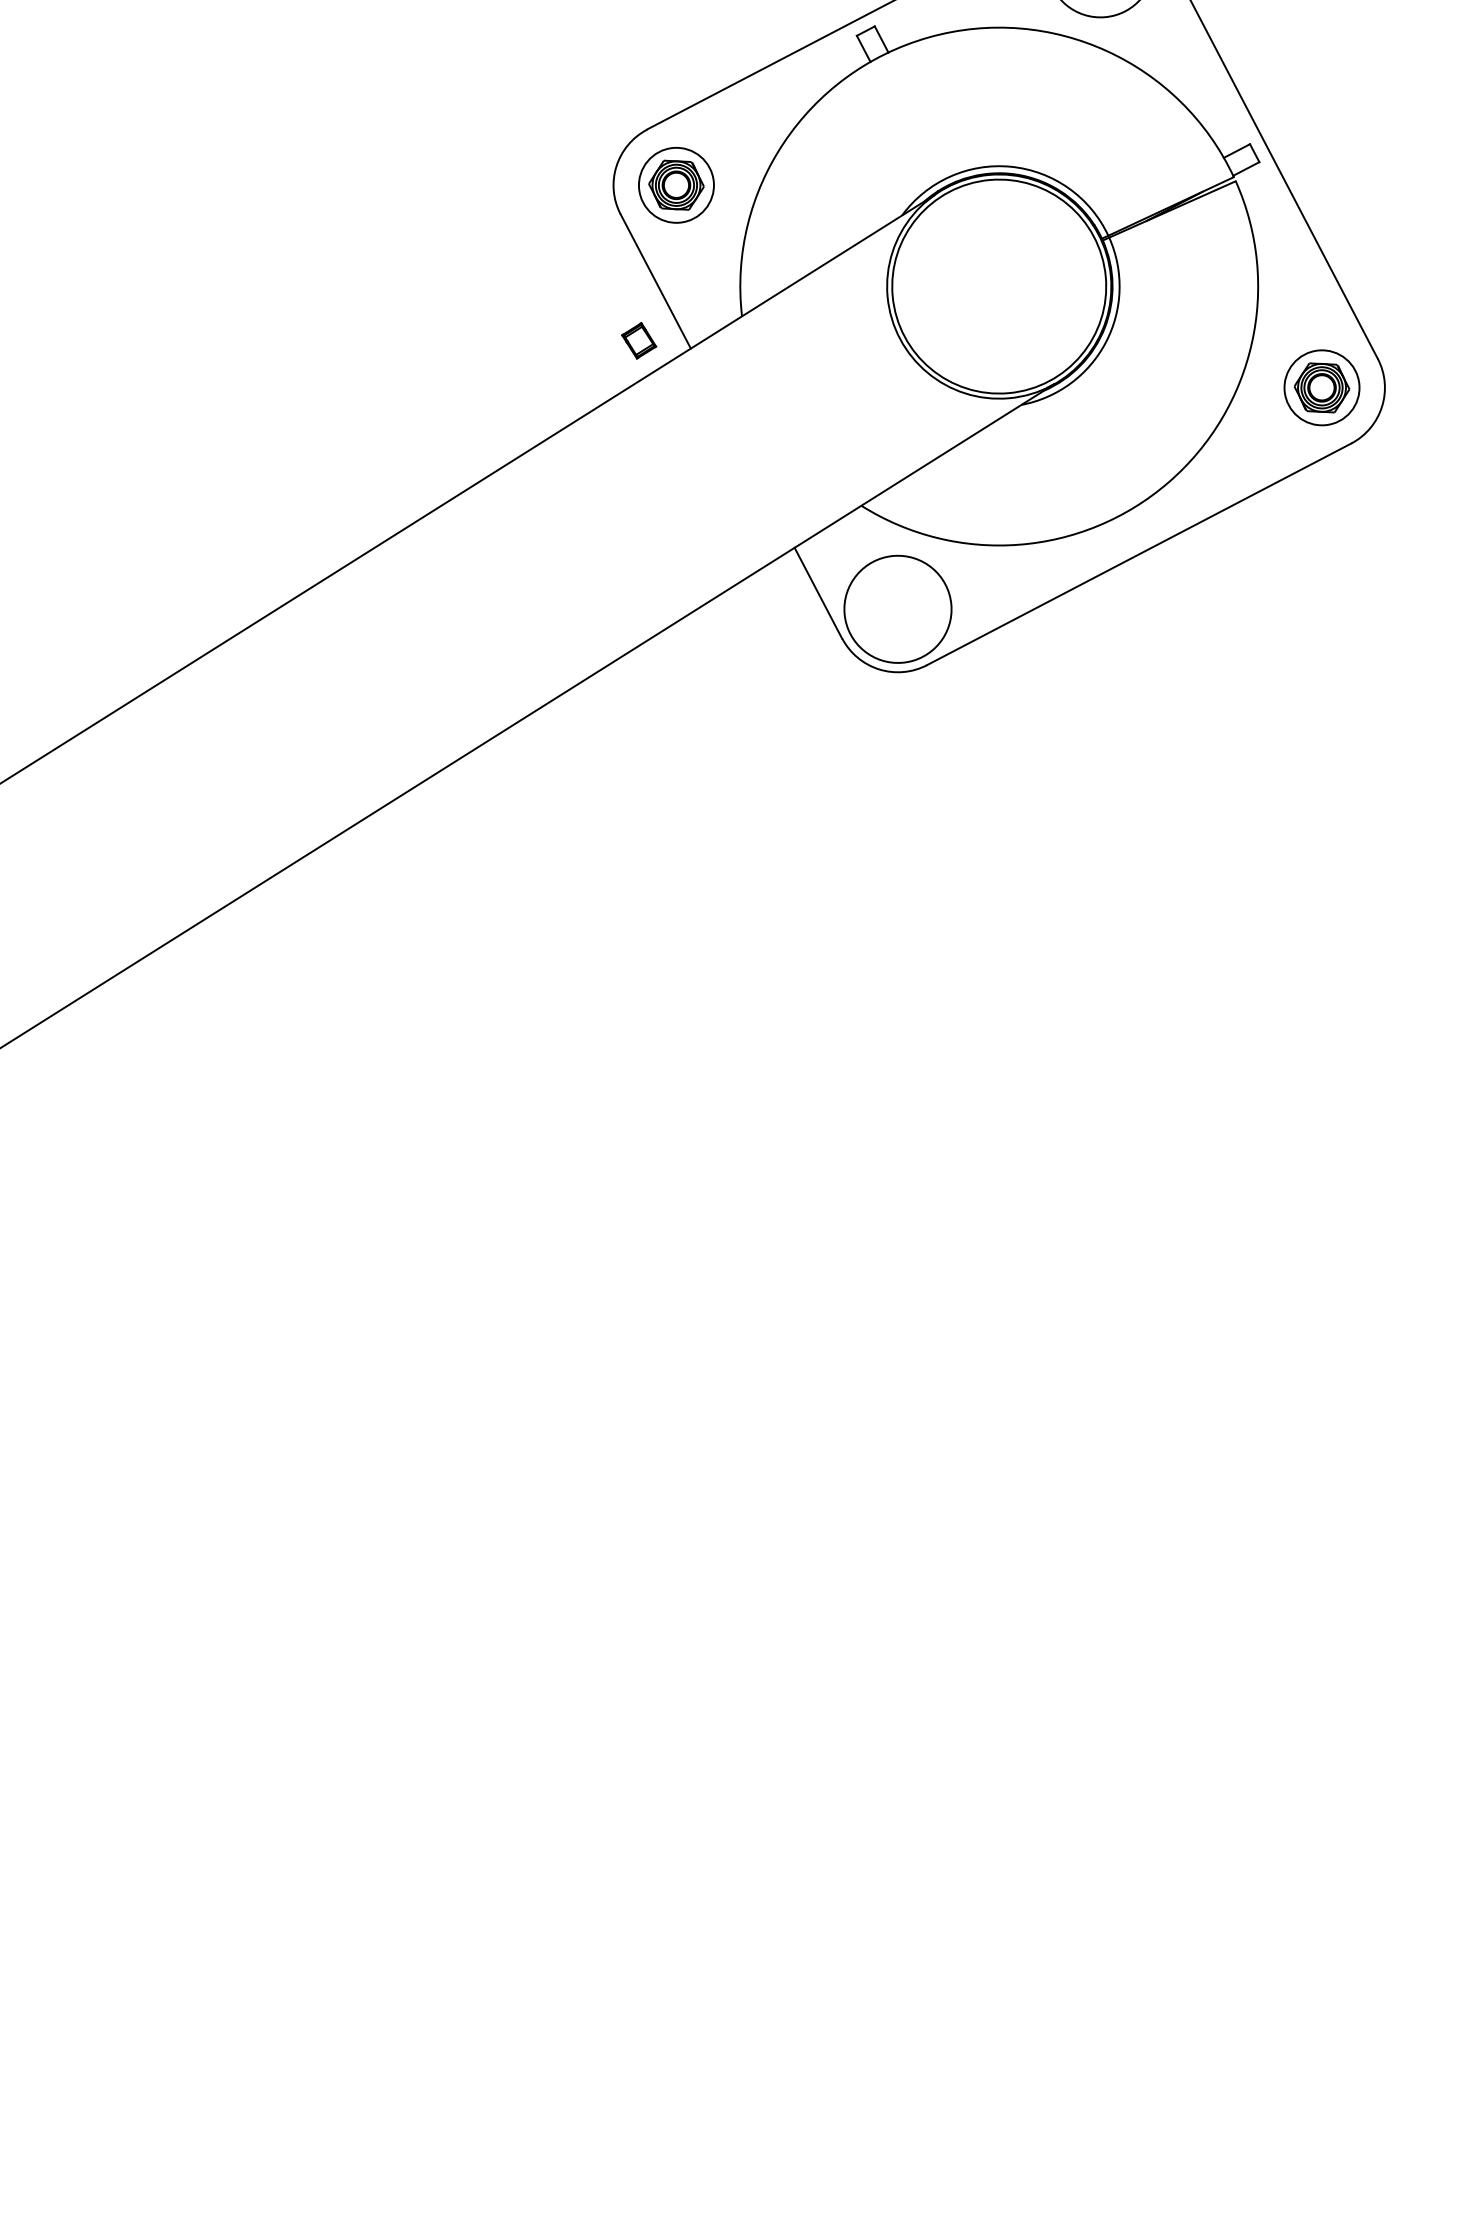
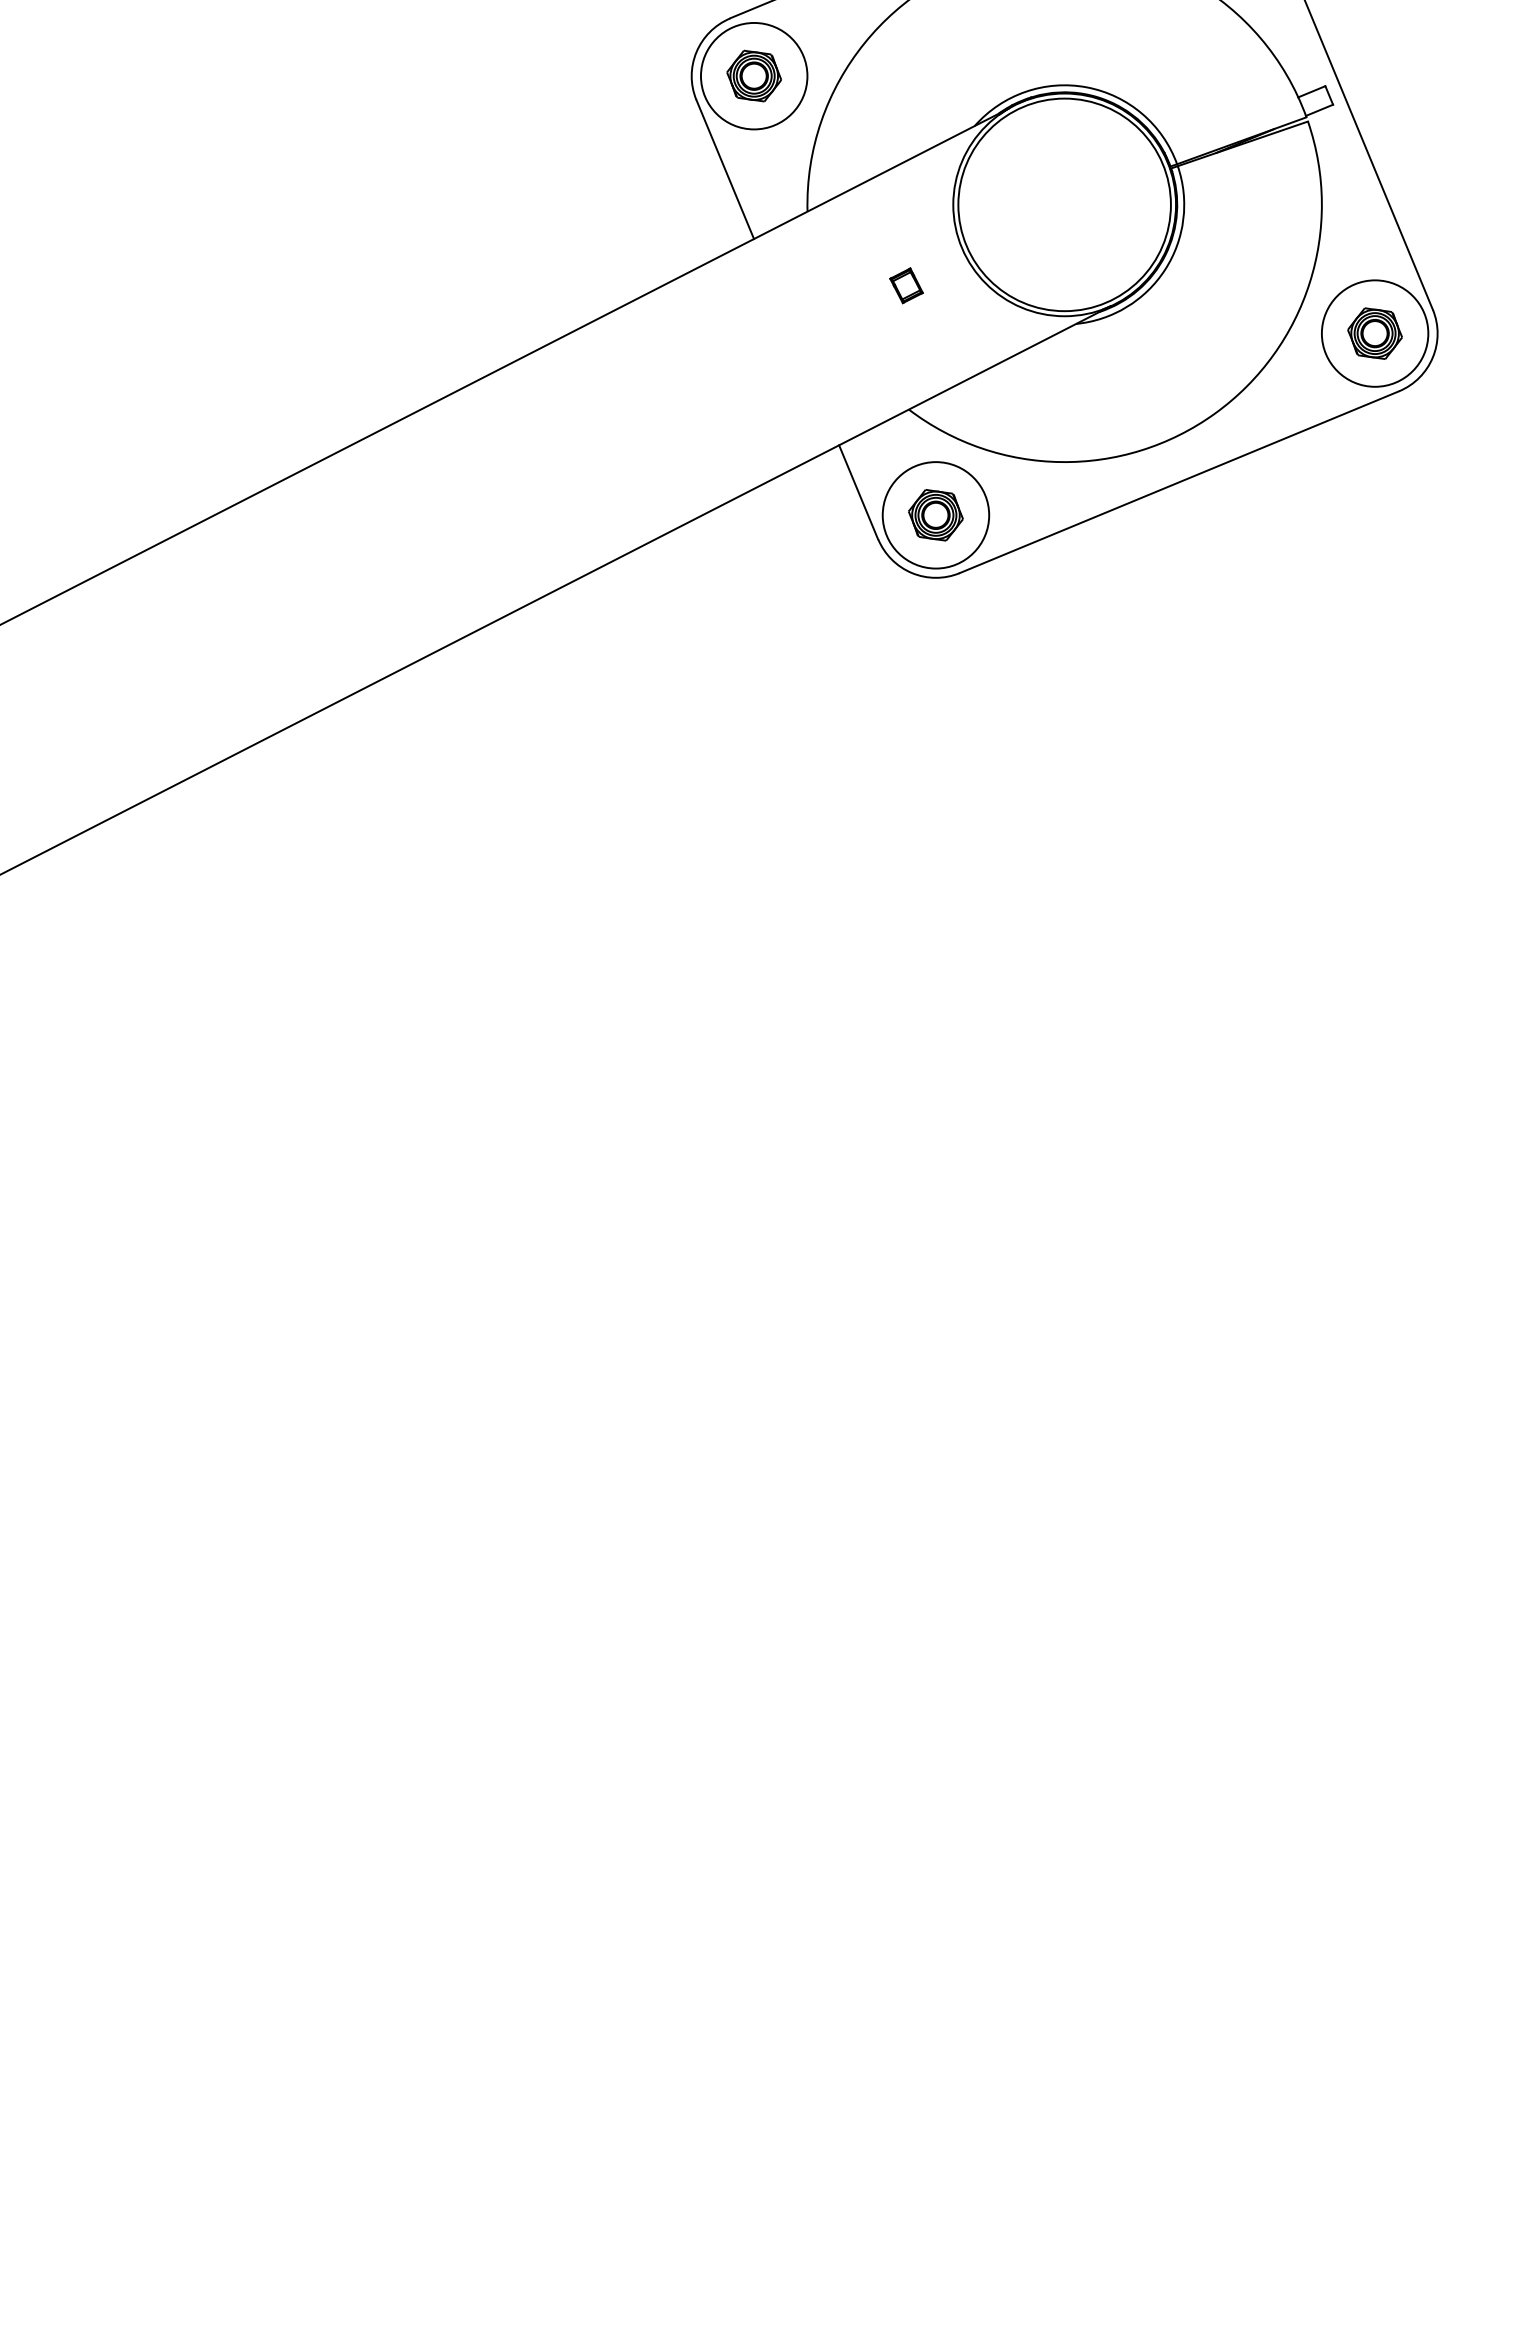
circle: (675, 184) -> (753, 75), size x1.43
part: (639, 340) -> (906, 285), moved
circle: (1321, 387) -> (1374, 333), size x1.43
part: (897, 609) -> (935, 515), added

